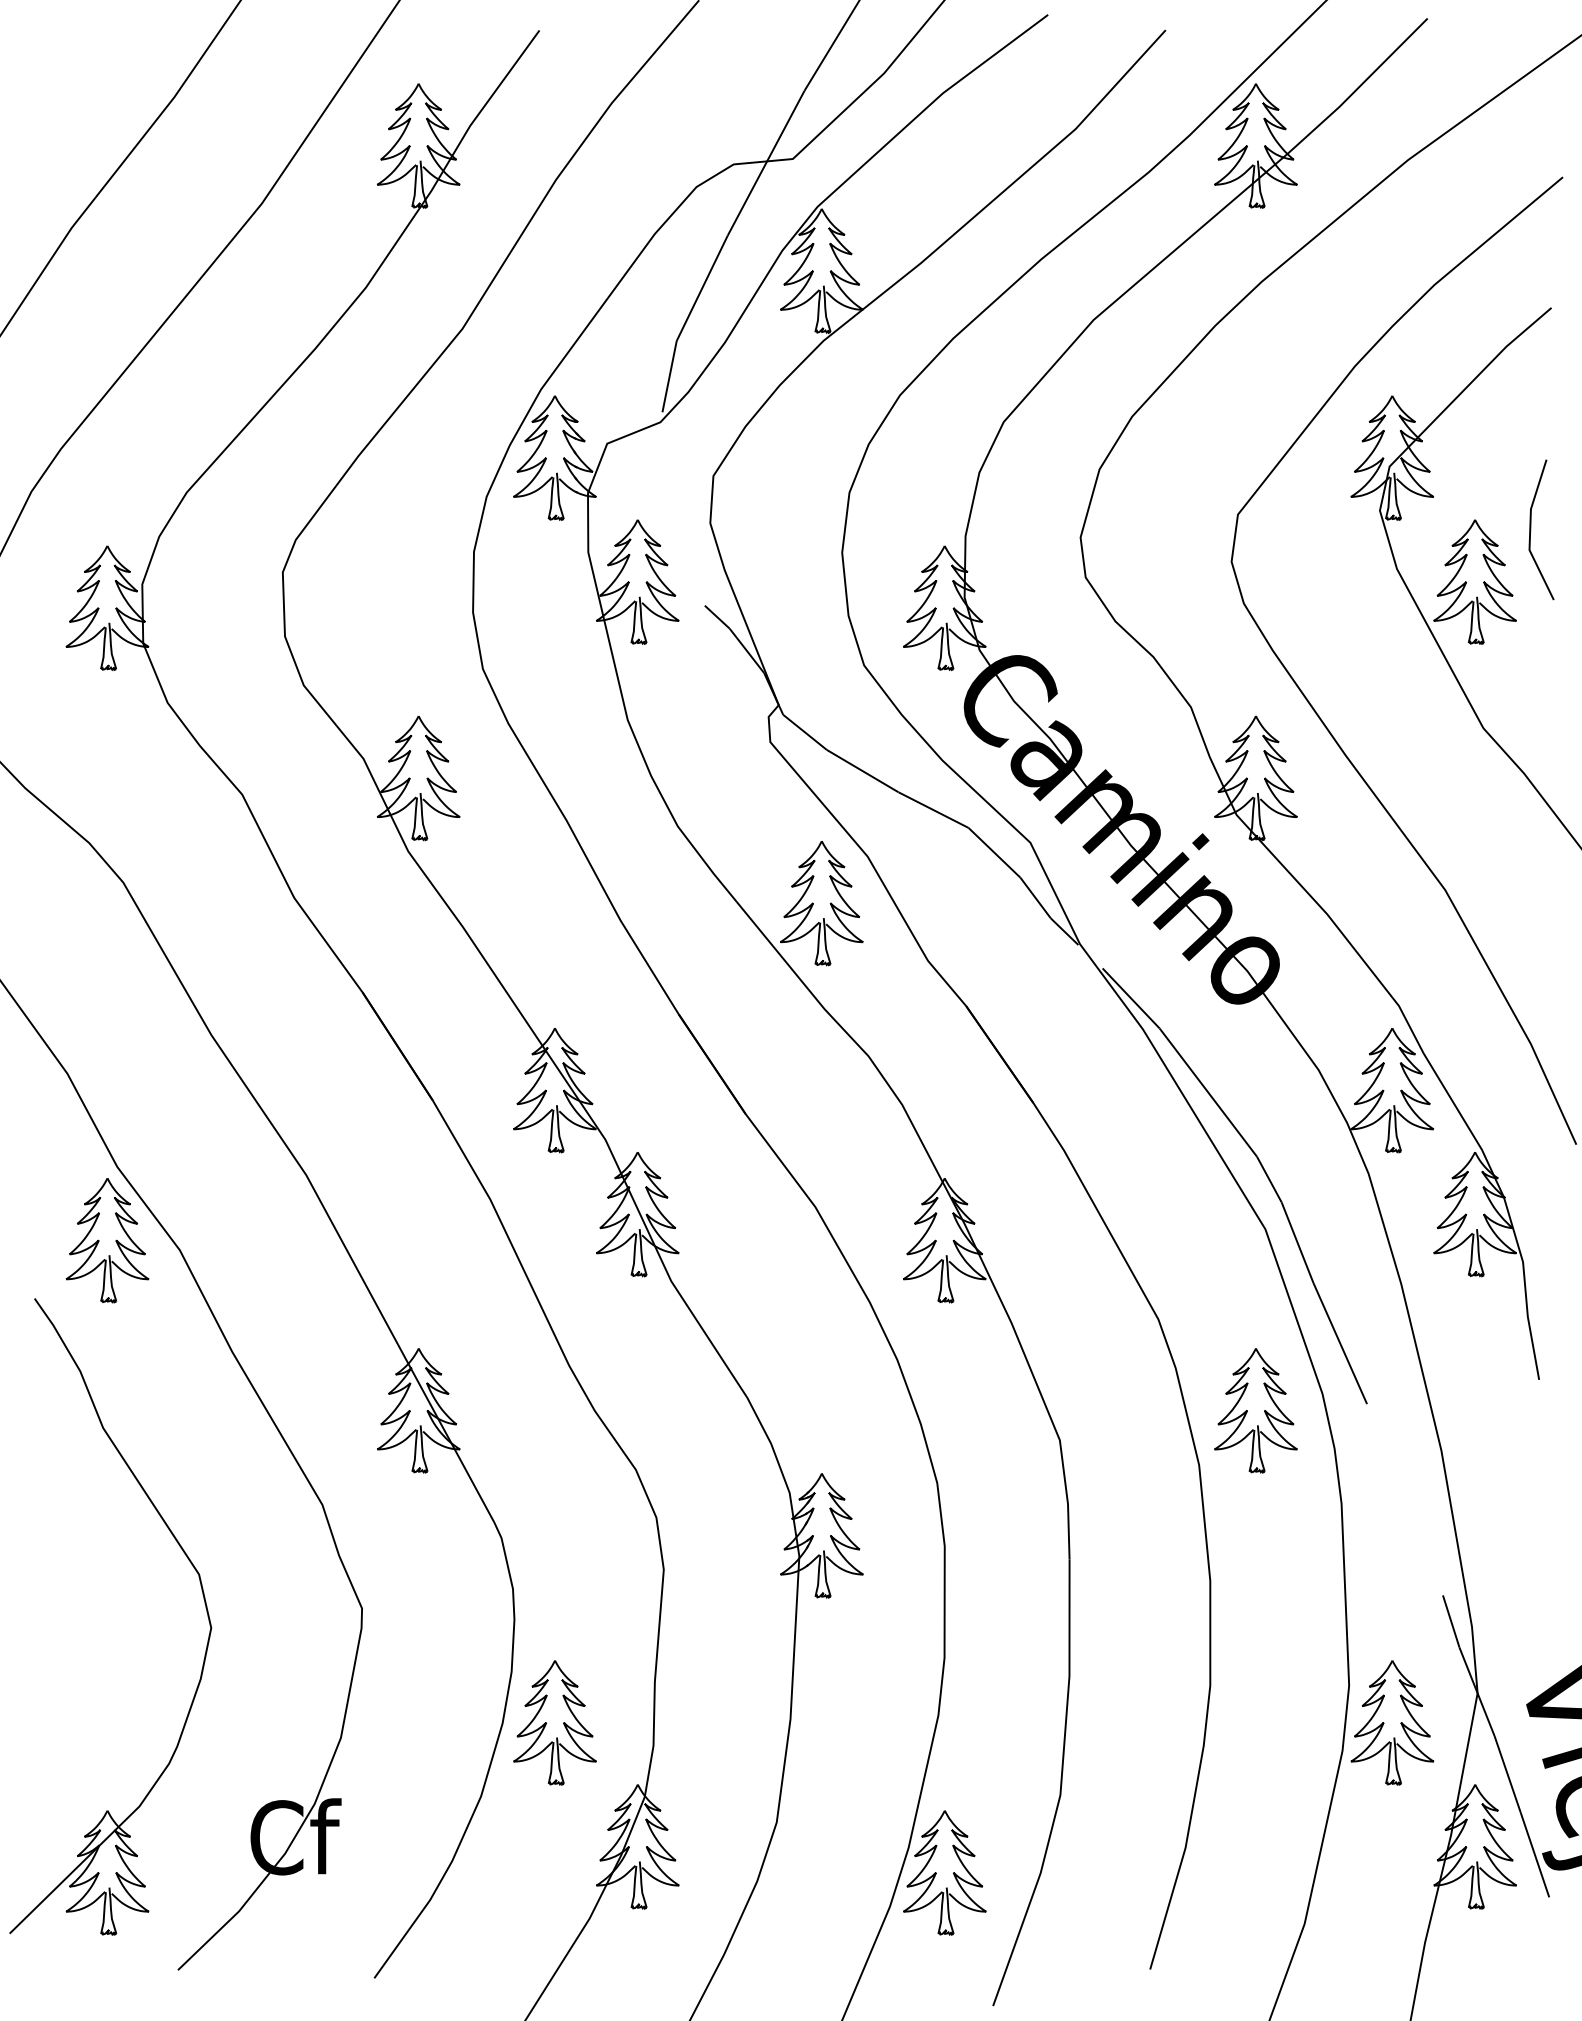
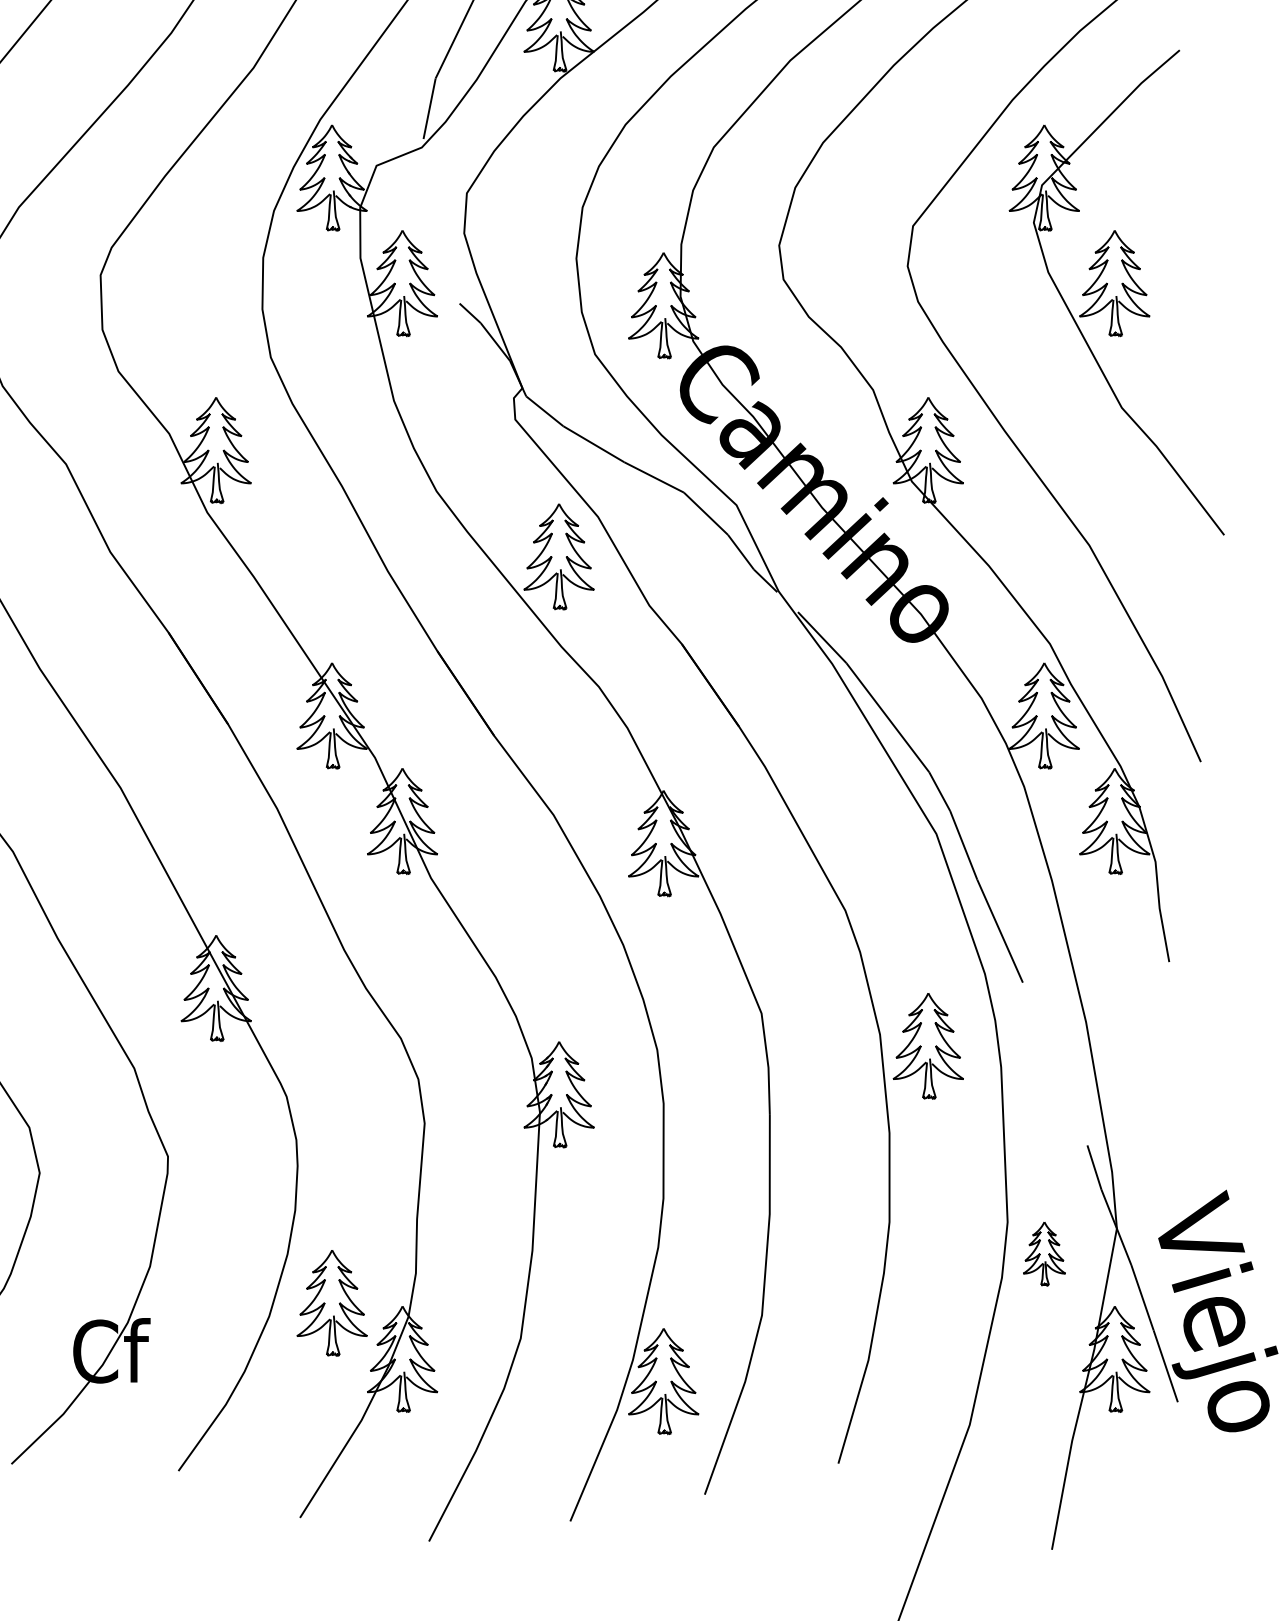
line: (1531, 529) -> (1162, 238), removed
part: (1255, 1410) -> (927, 1045), moved
part: (554, 1722) -> (331, 1302), moved
part: (1392, 1722) -> (1044, 1253), size x0.6

